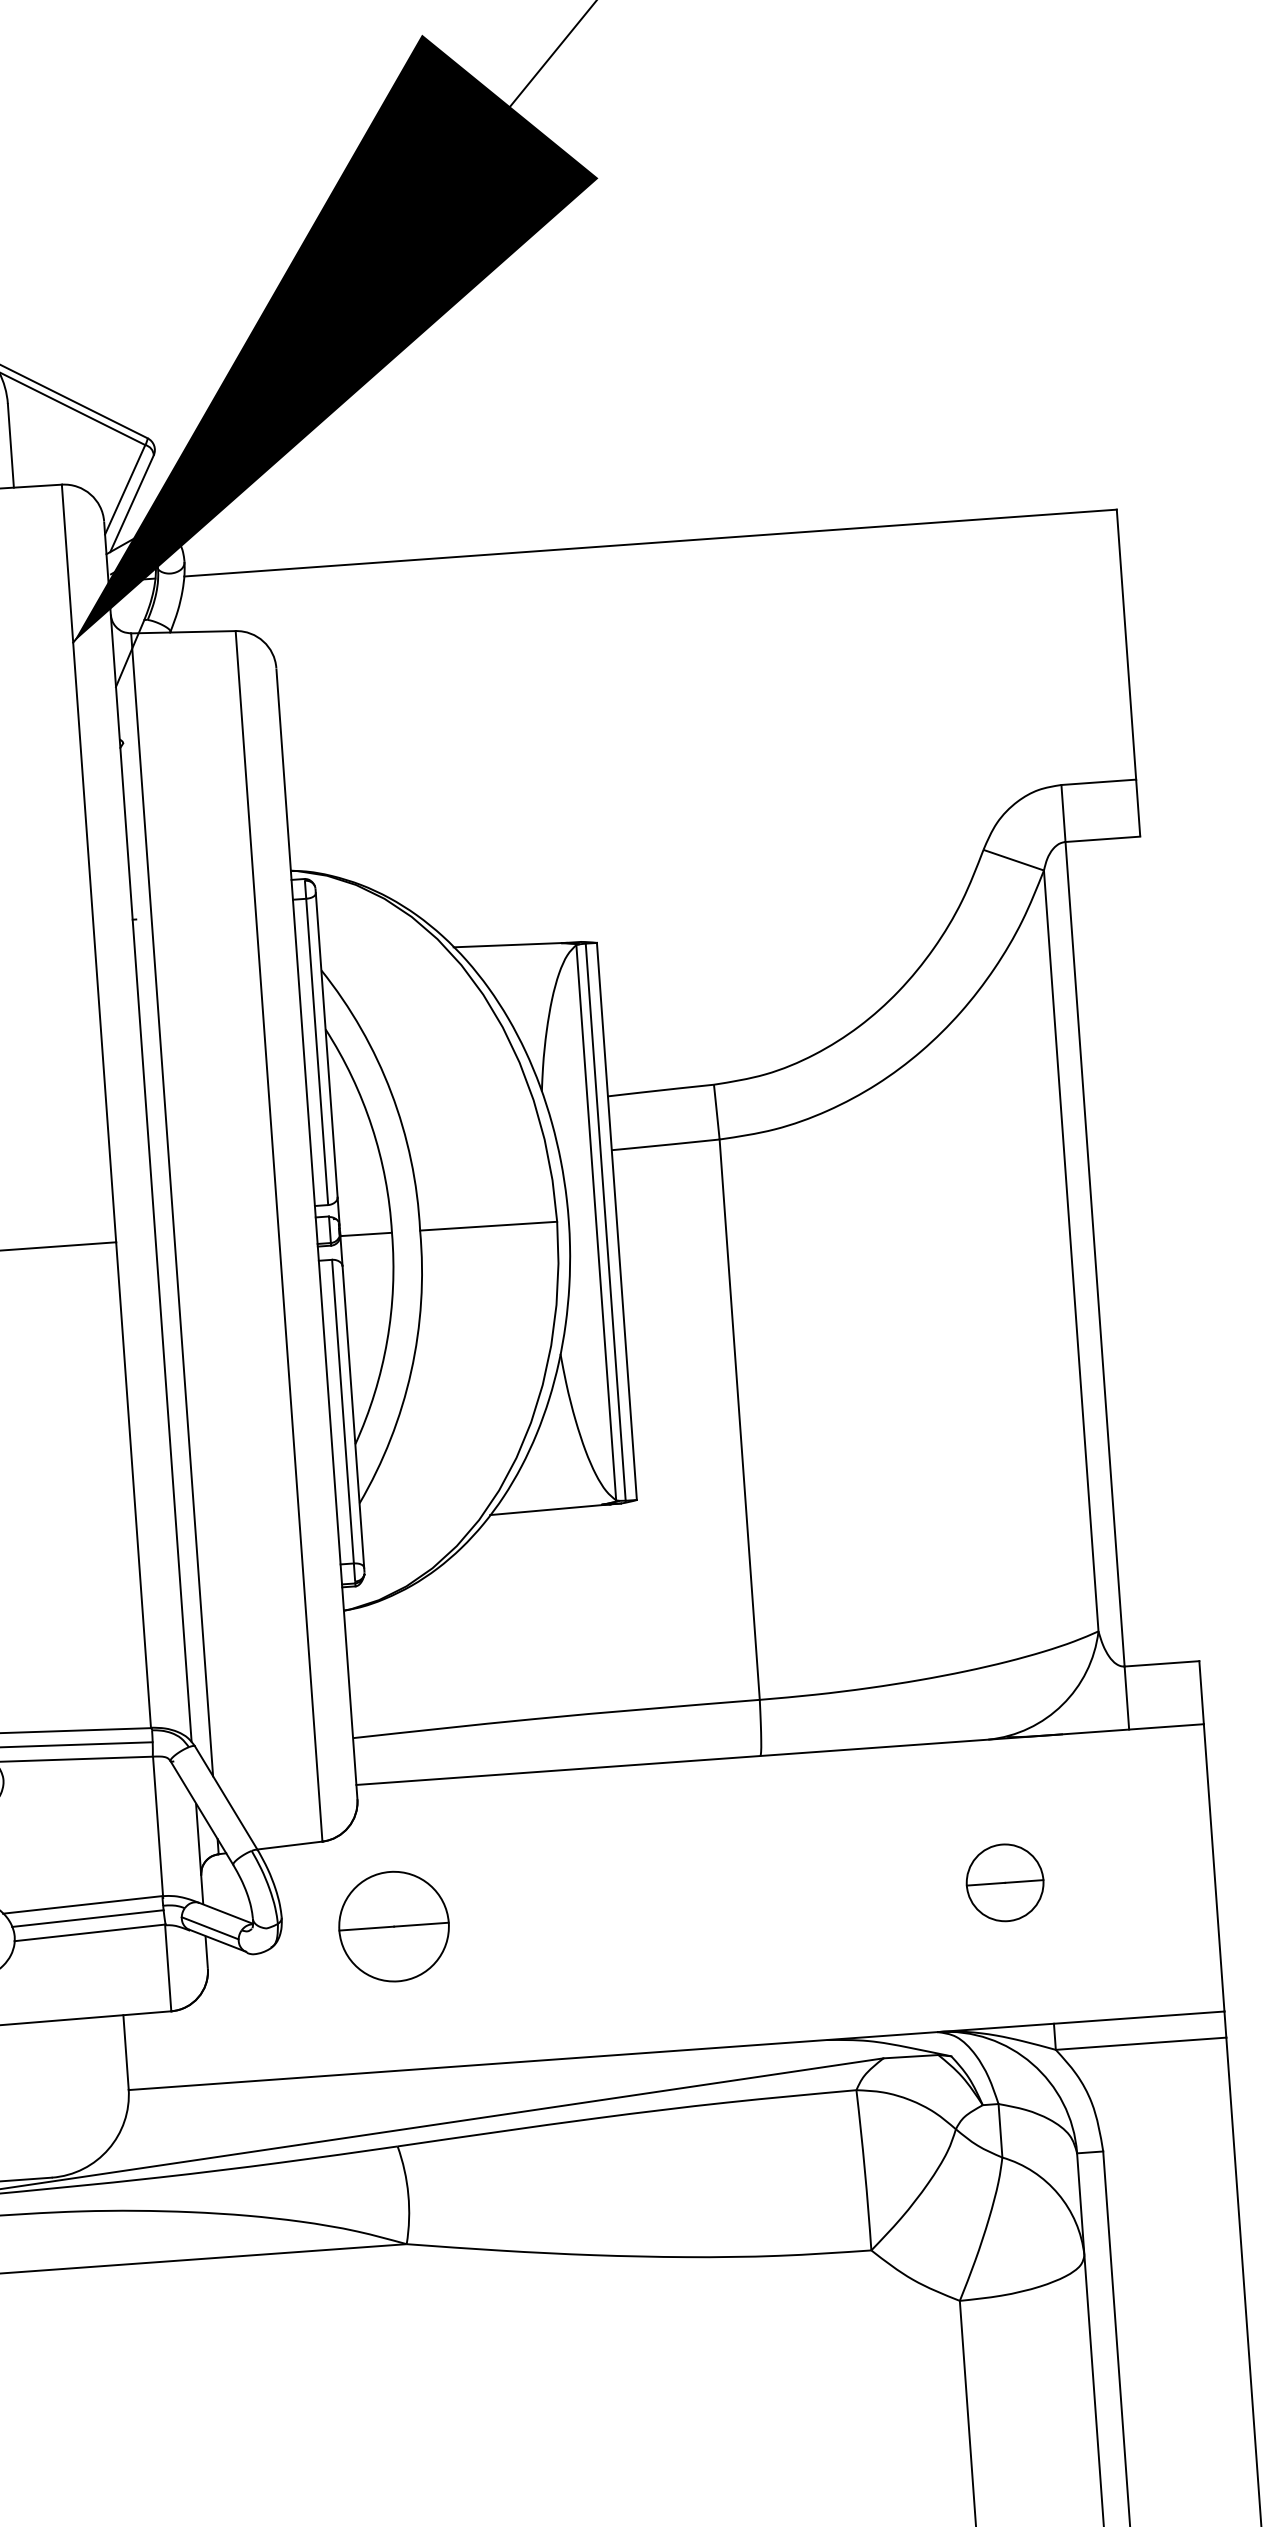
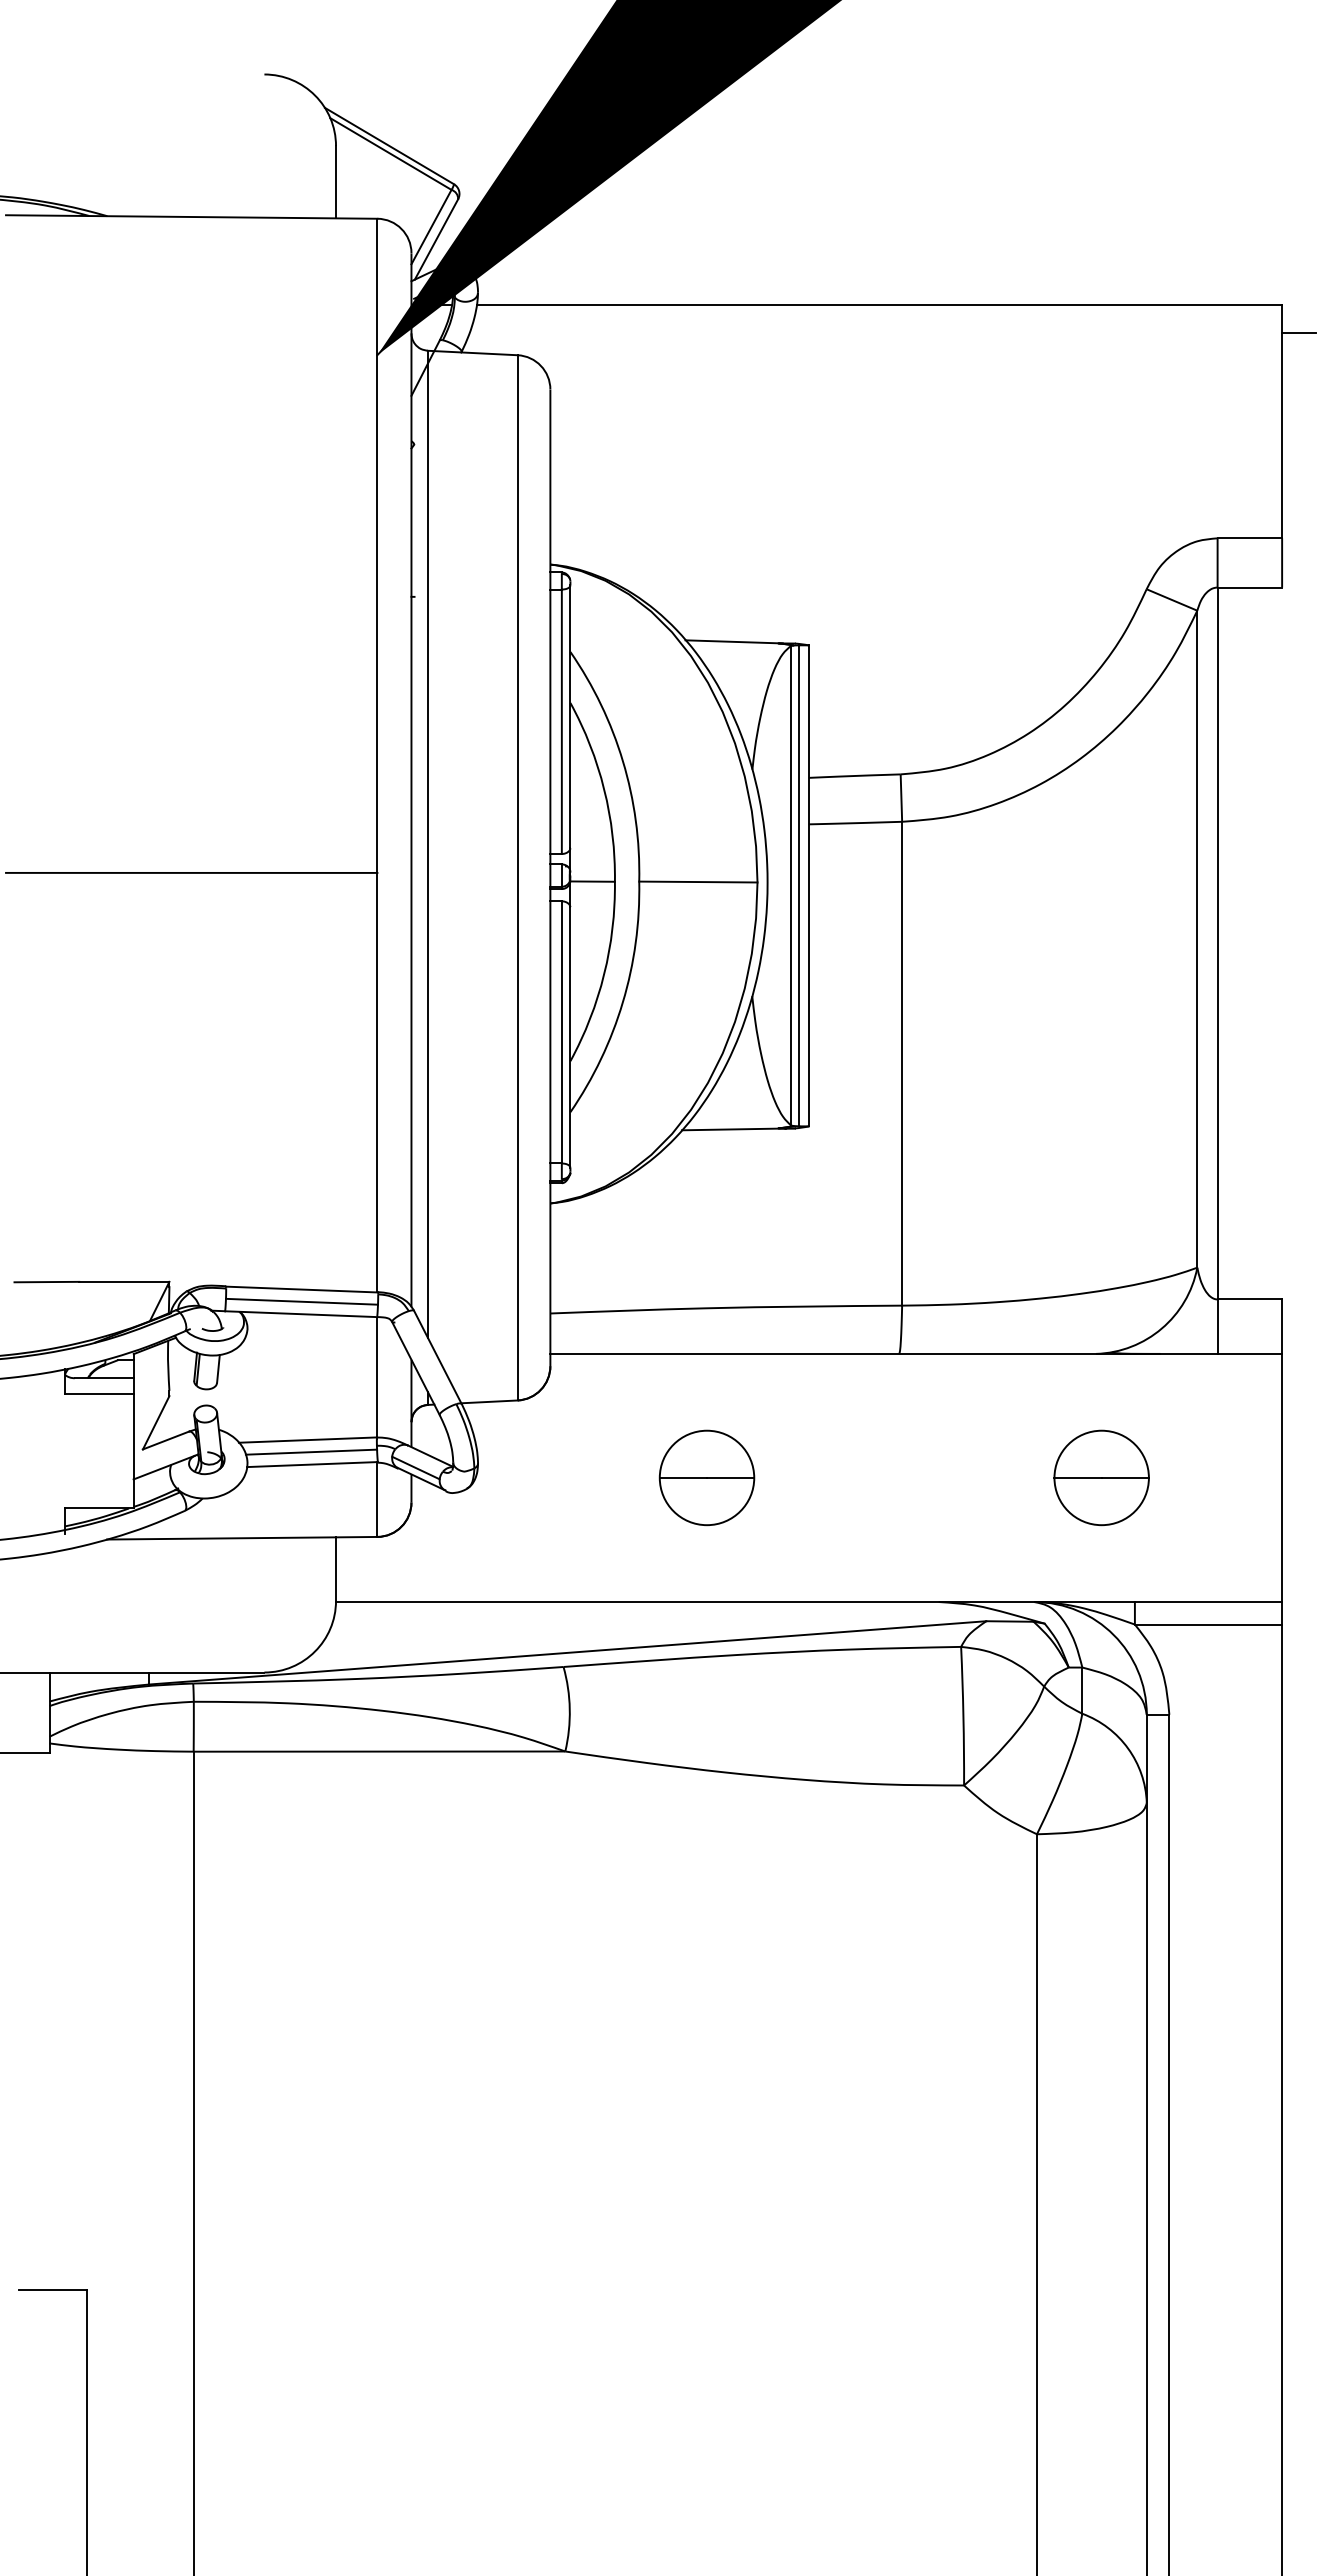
line: (1138, 541) -> (1298, 333), added
part: (1004, 1882) -> (1101, 1477), size x1.43
part: (393, 1926) -> (706, 1477), moved

